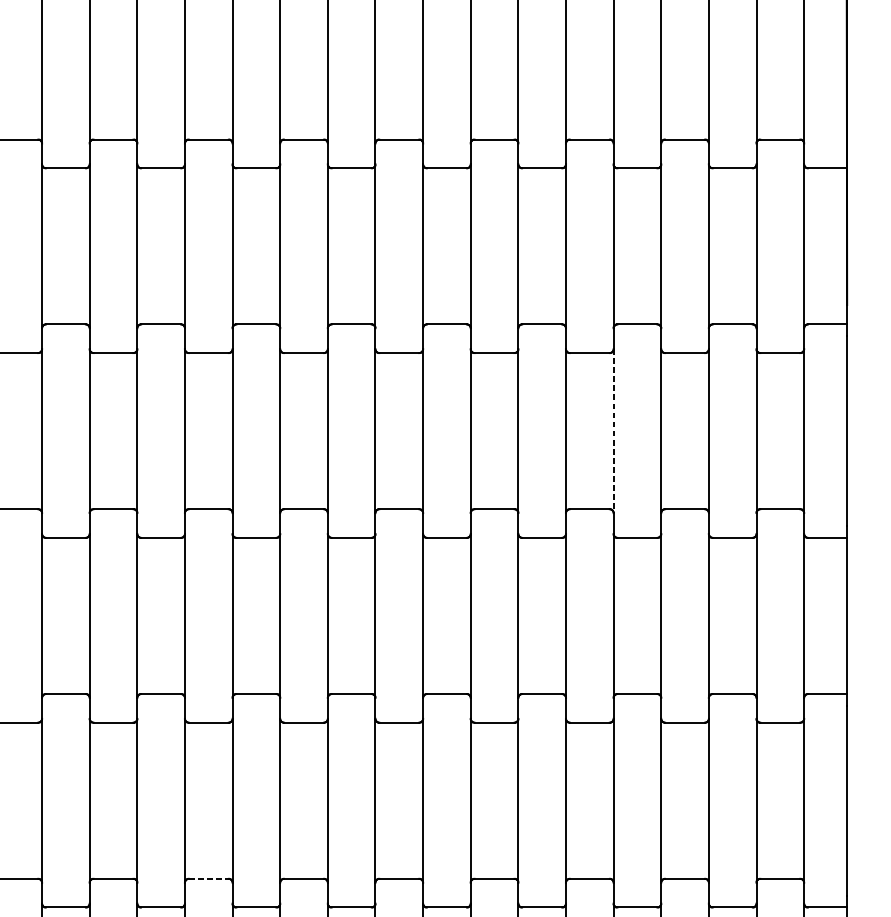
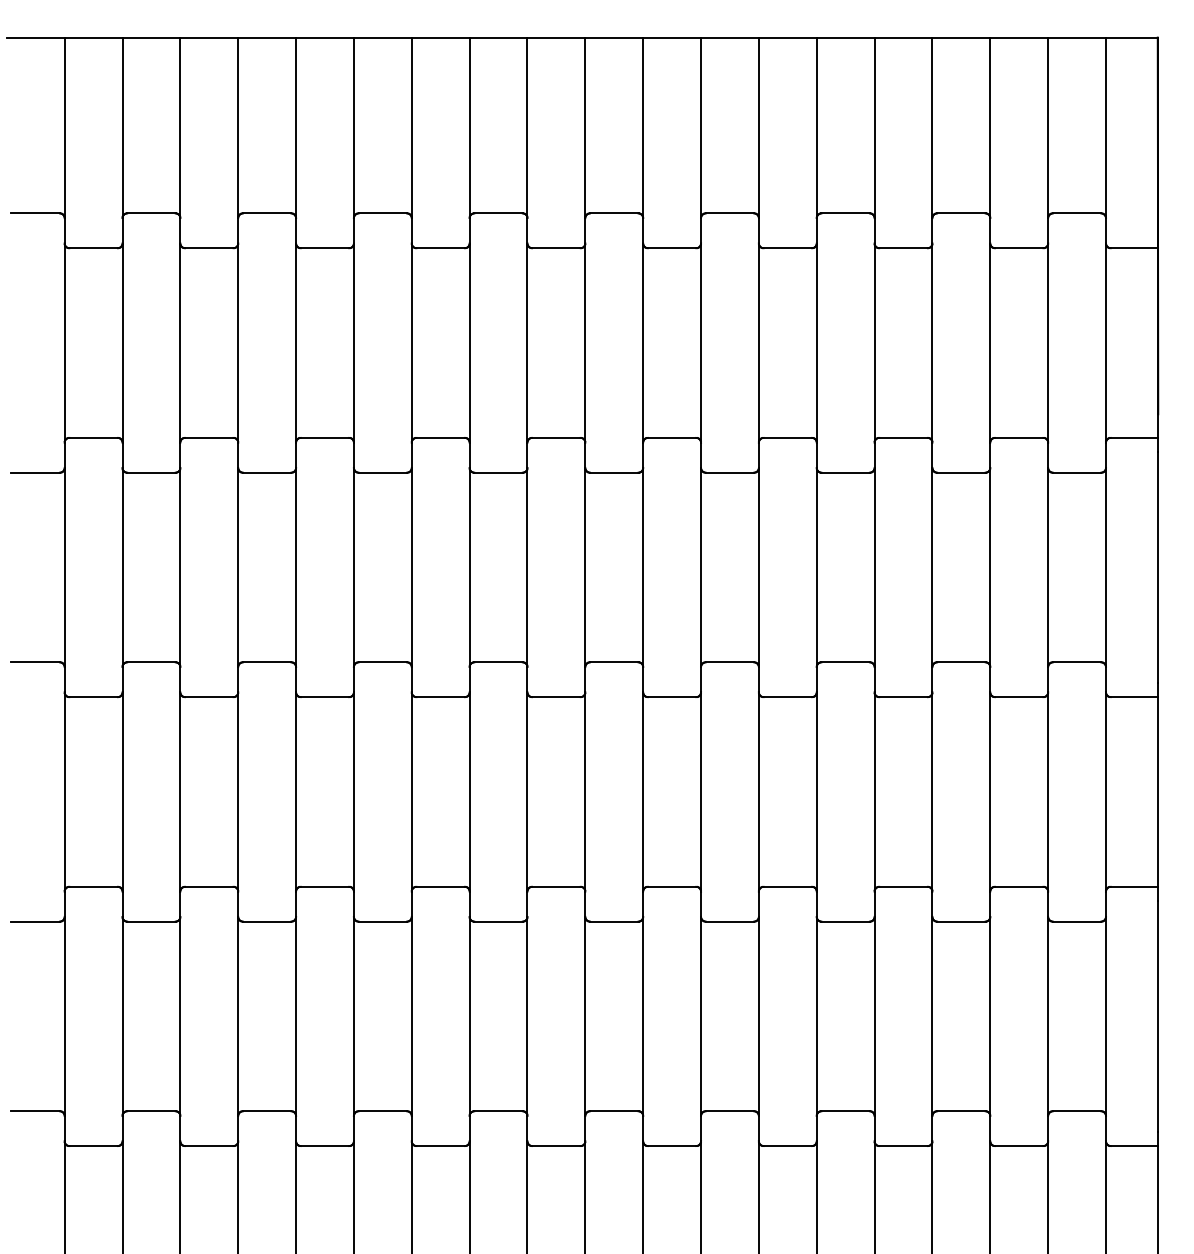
line: (613, 431) -> (874, 567), dashed -> solid
line: (209, 879) -> (383, 1111), dashed -> solid

